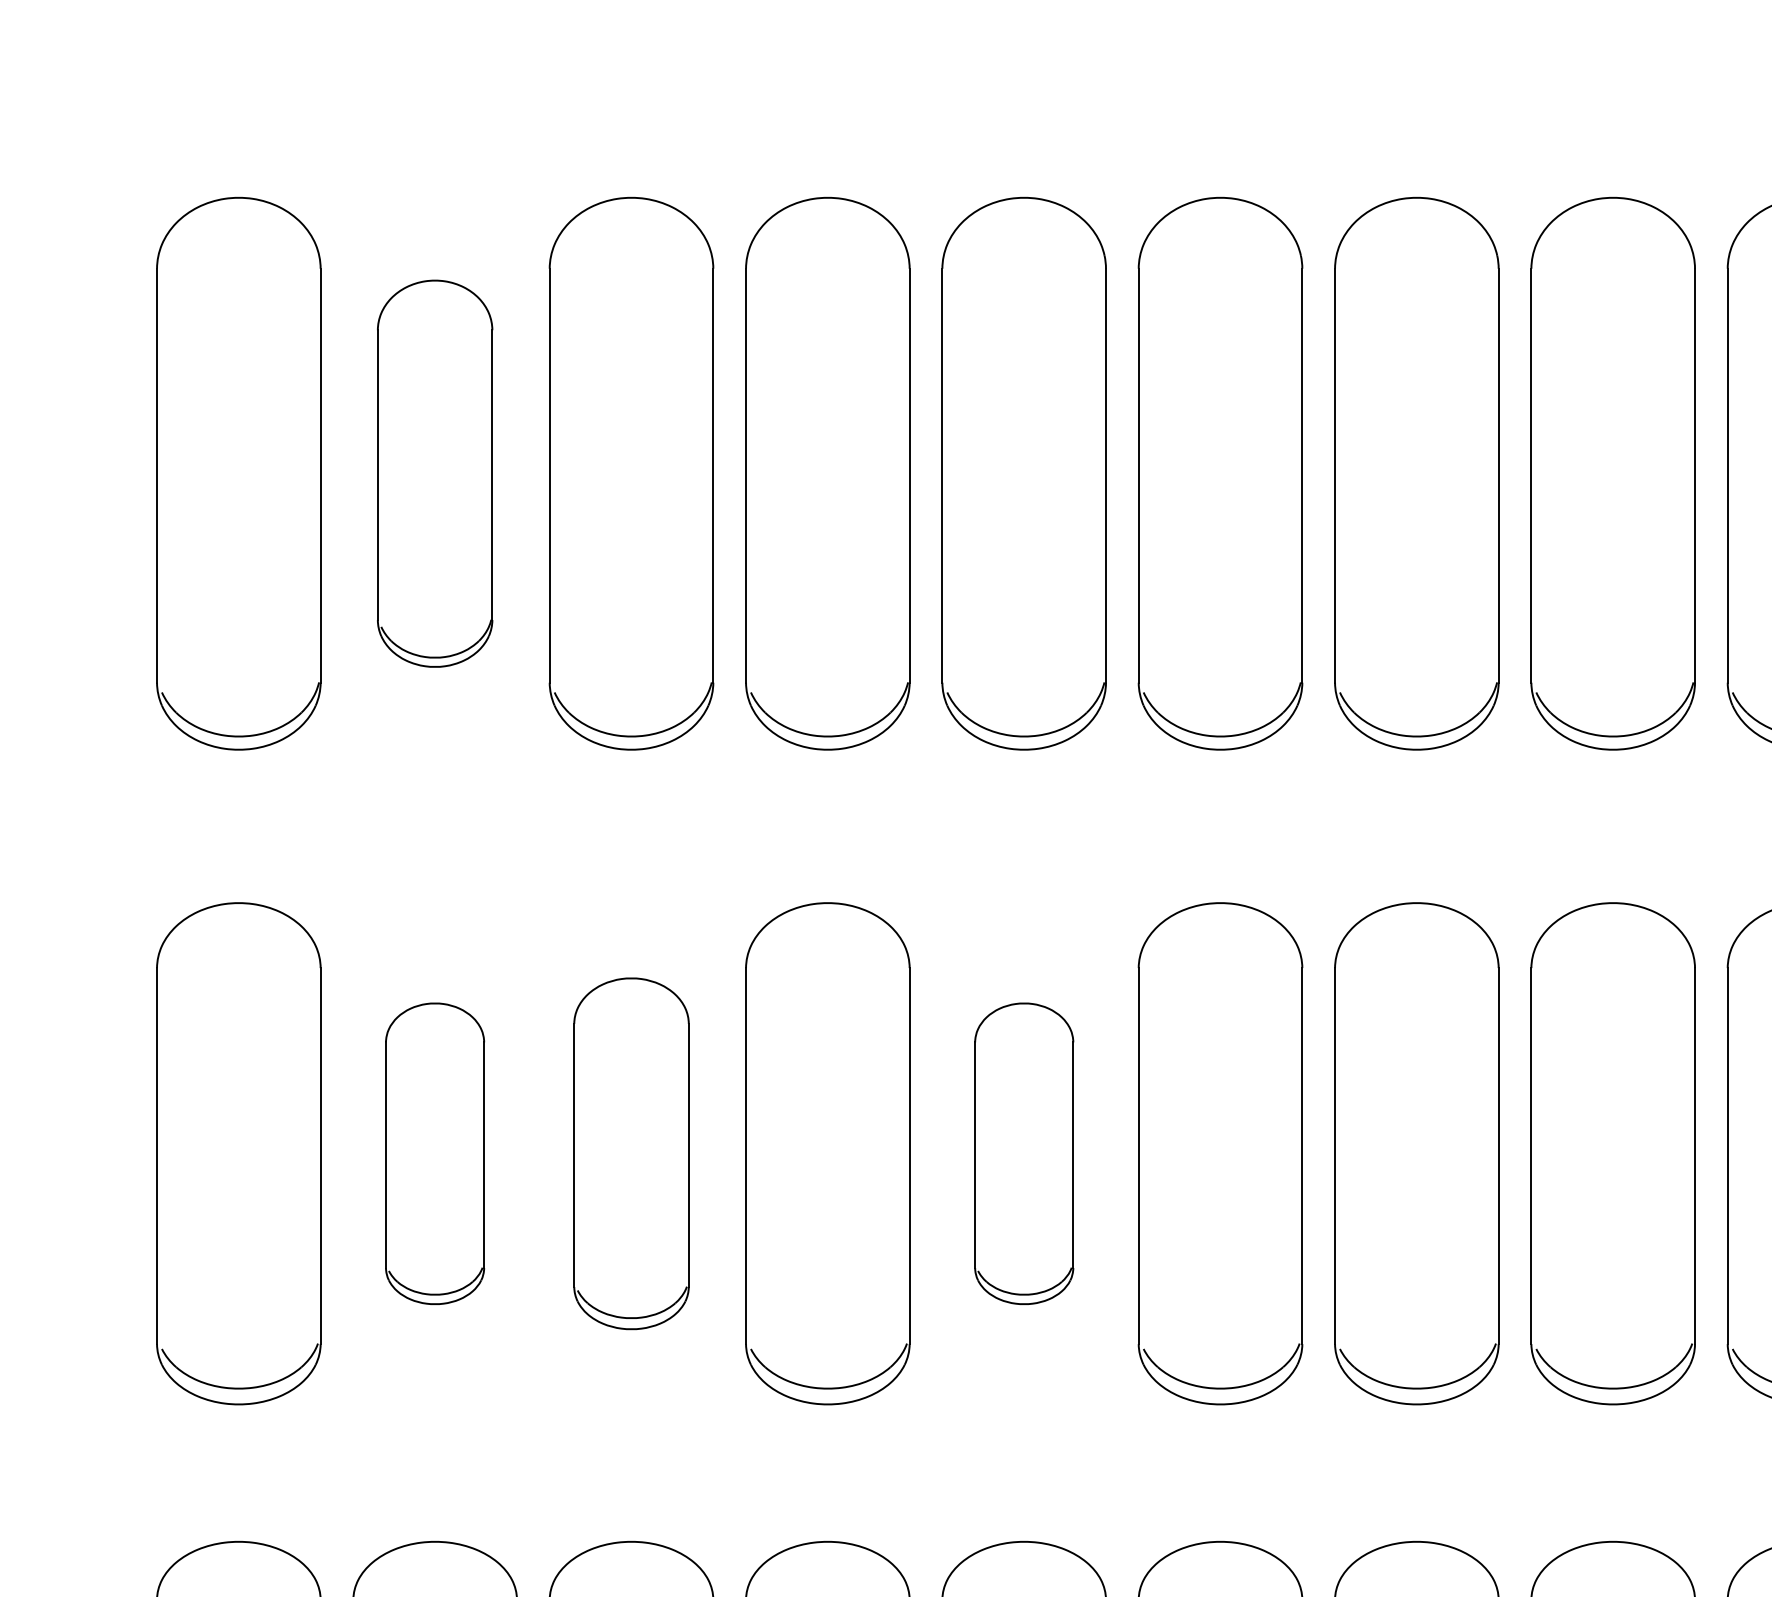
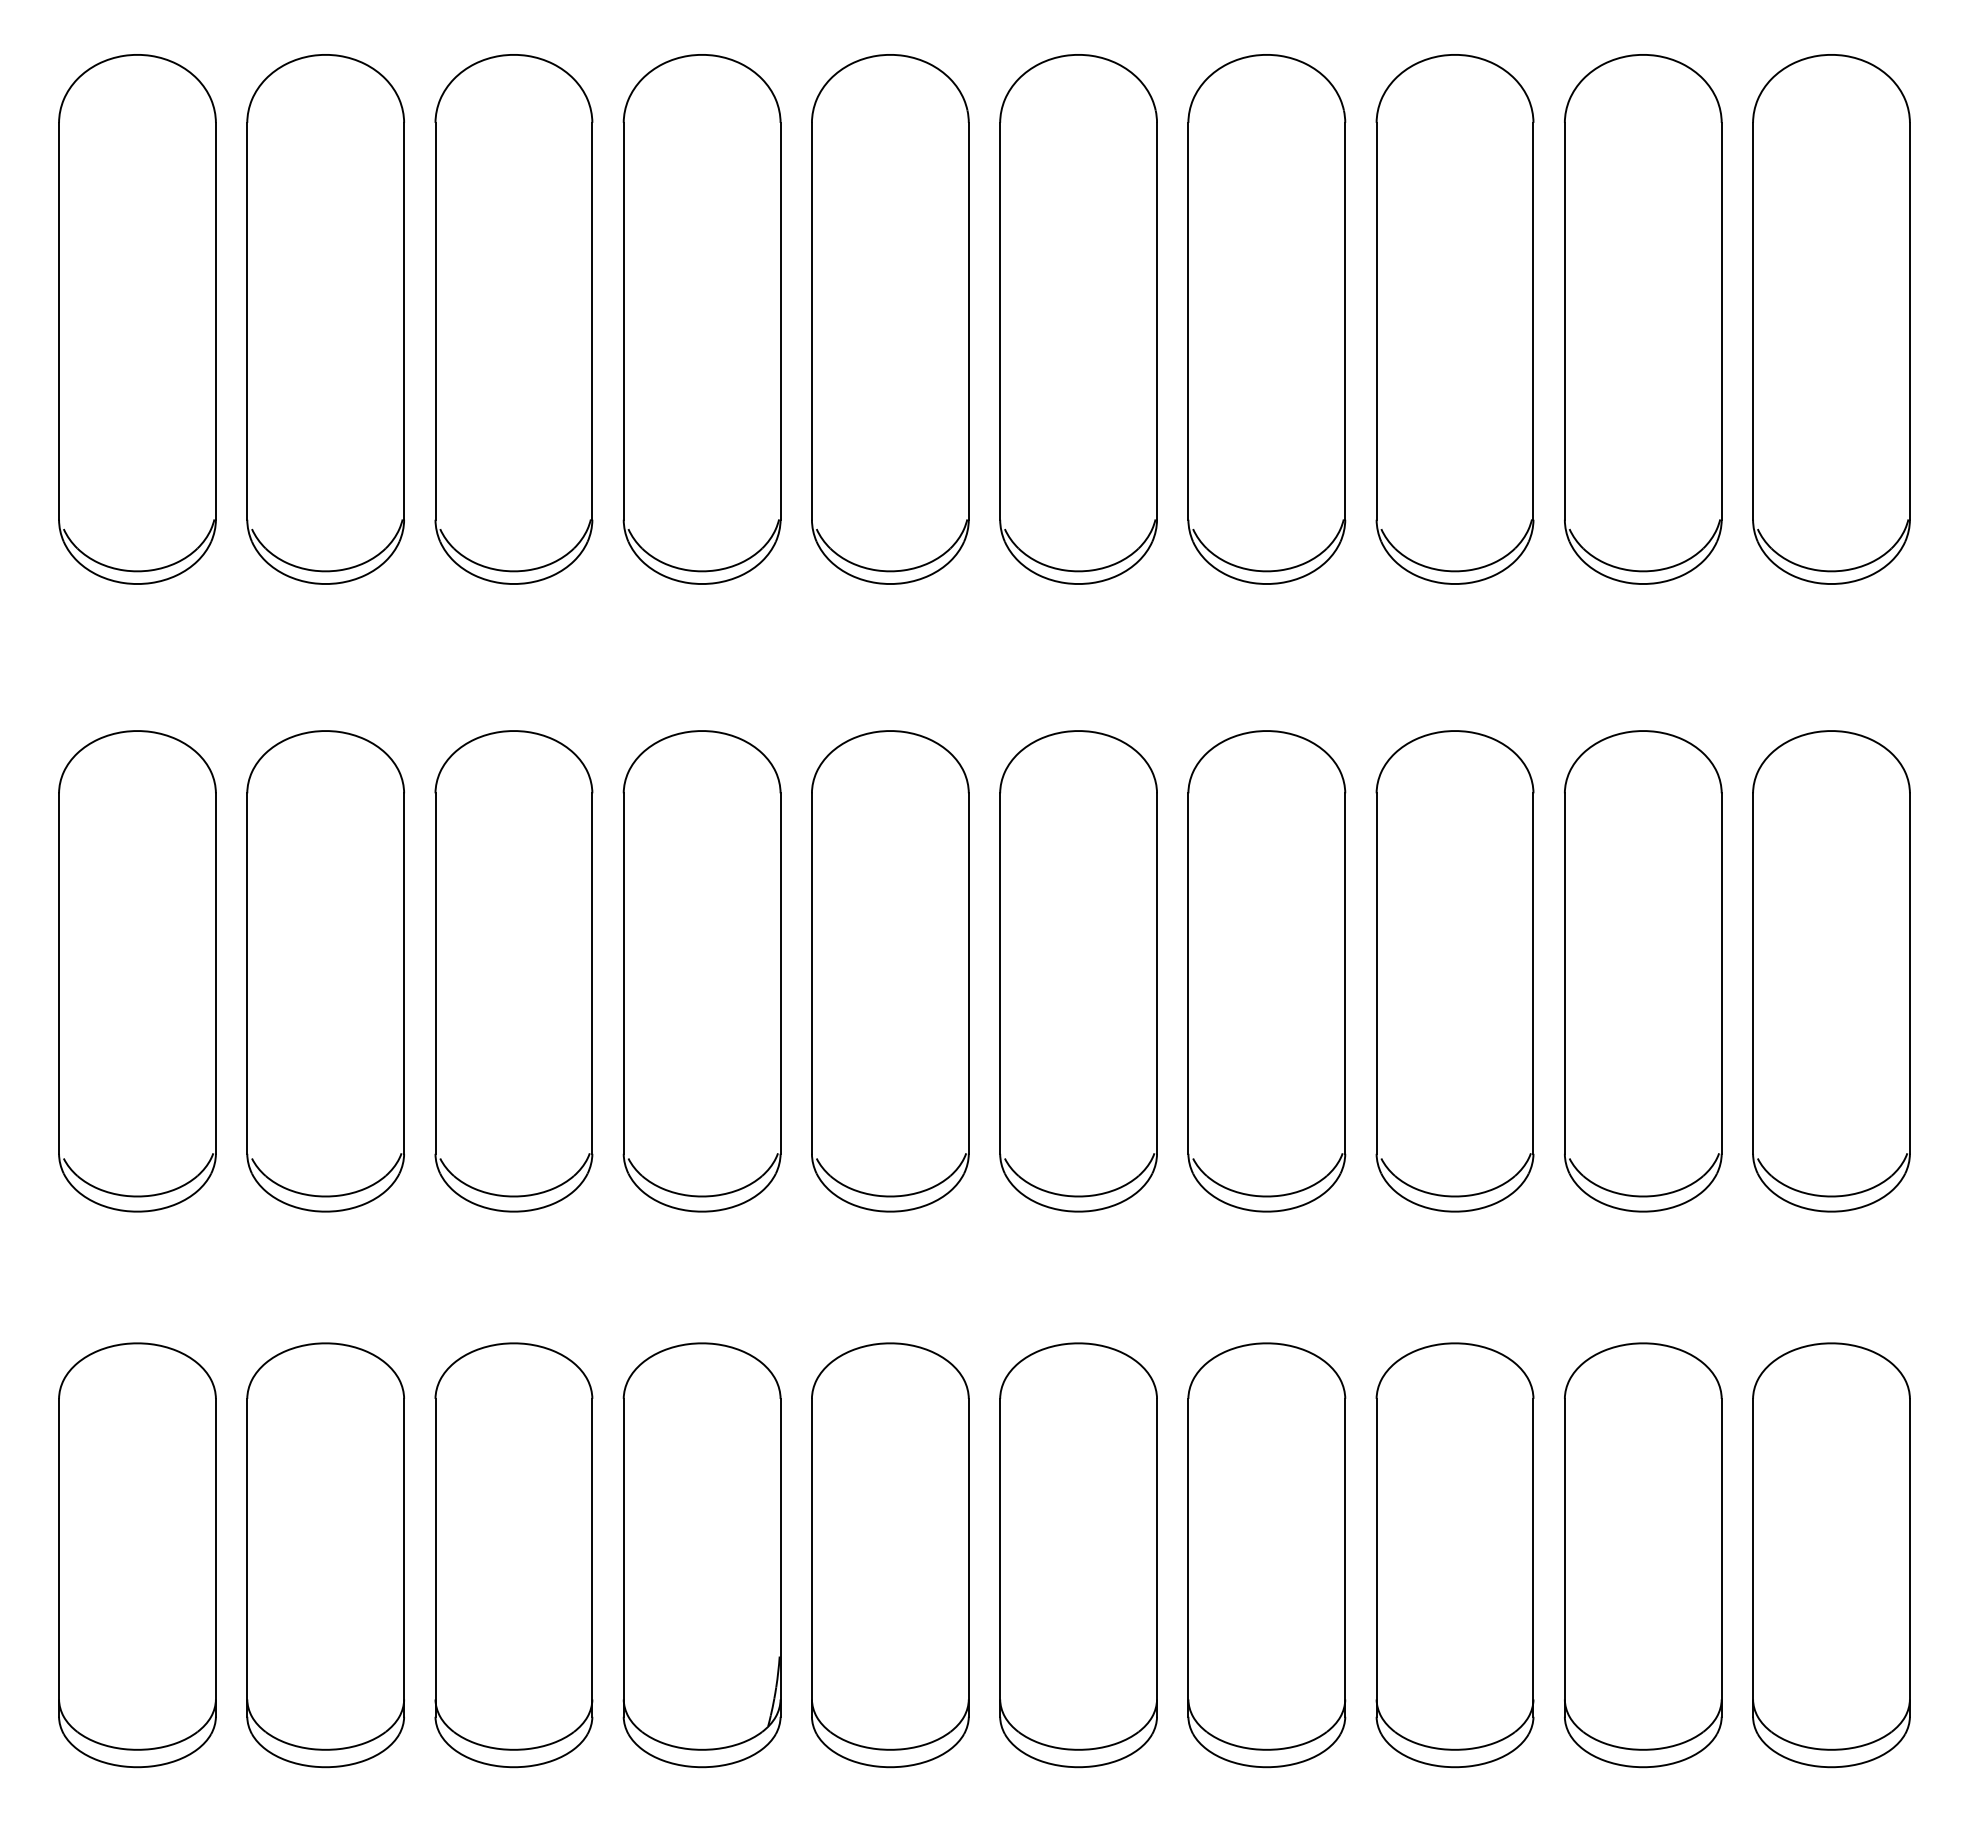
part: (434, 473) -> (325, 319), size x1.43
part: (434, 1153) -> (325, 971), size x1.67
part: (631, 1153) -> (513, 971), size x1.43
part: (1024, 1153) -> (890, 971), size x1.67

